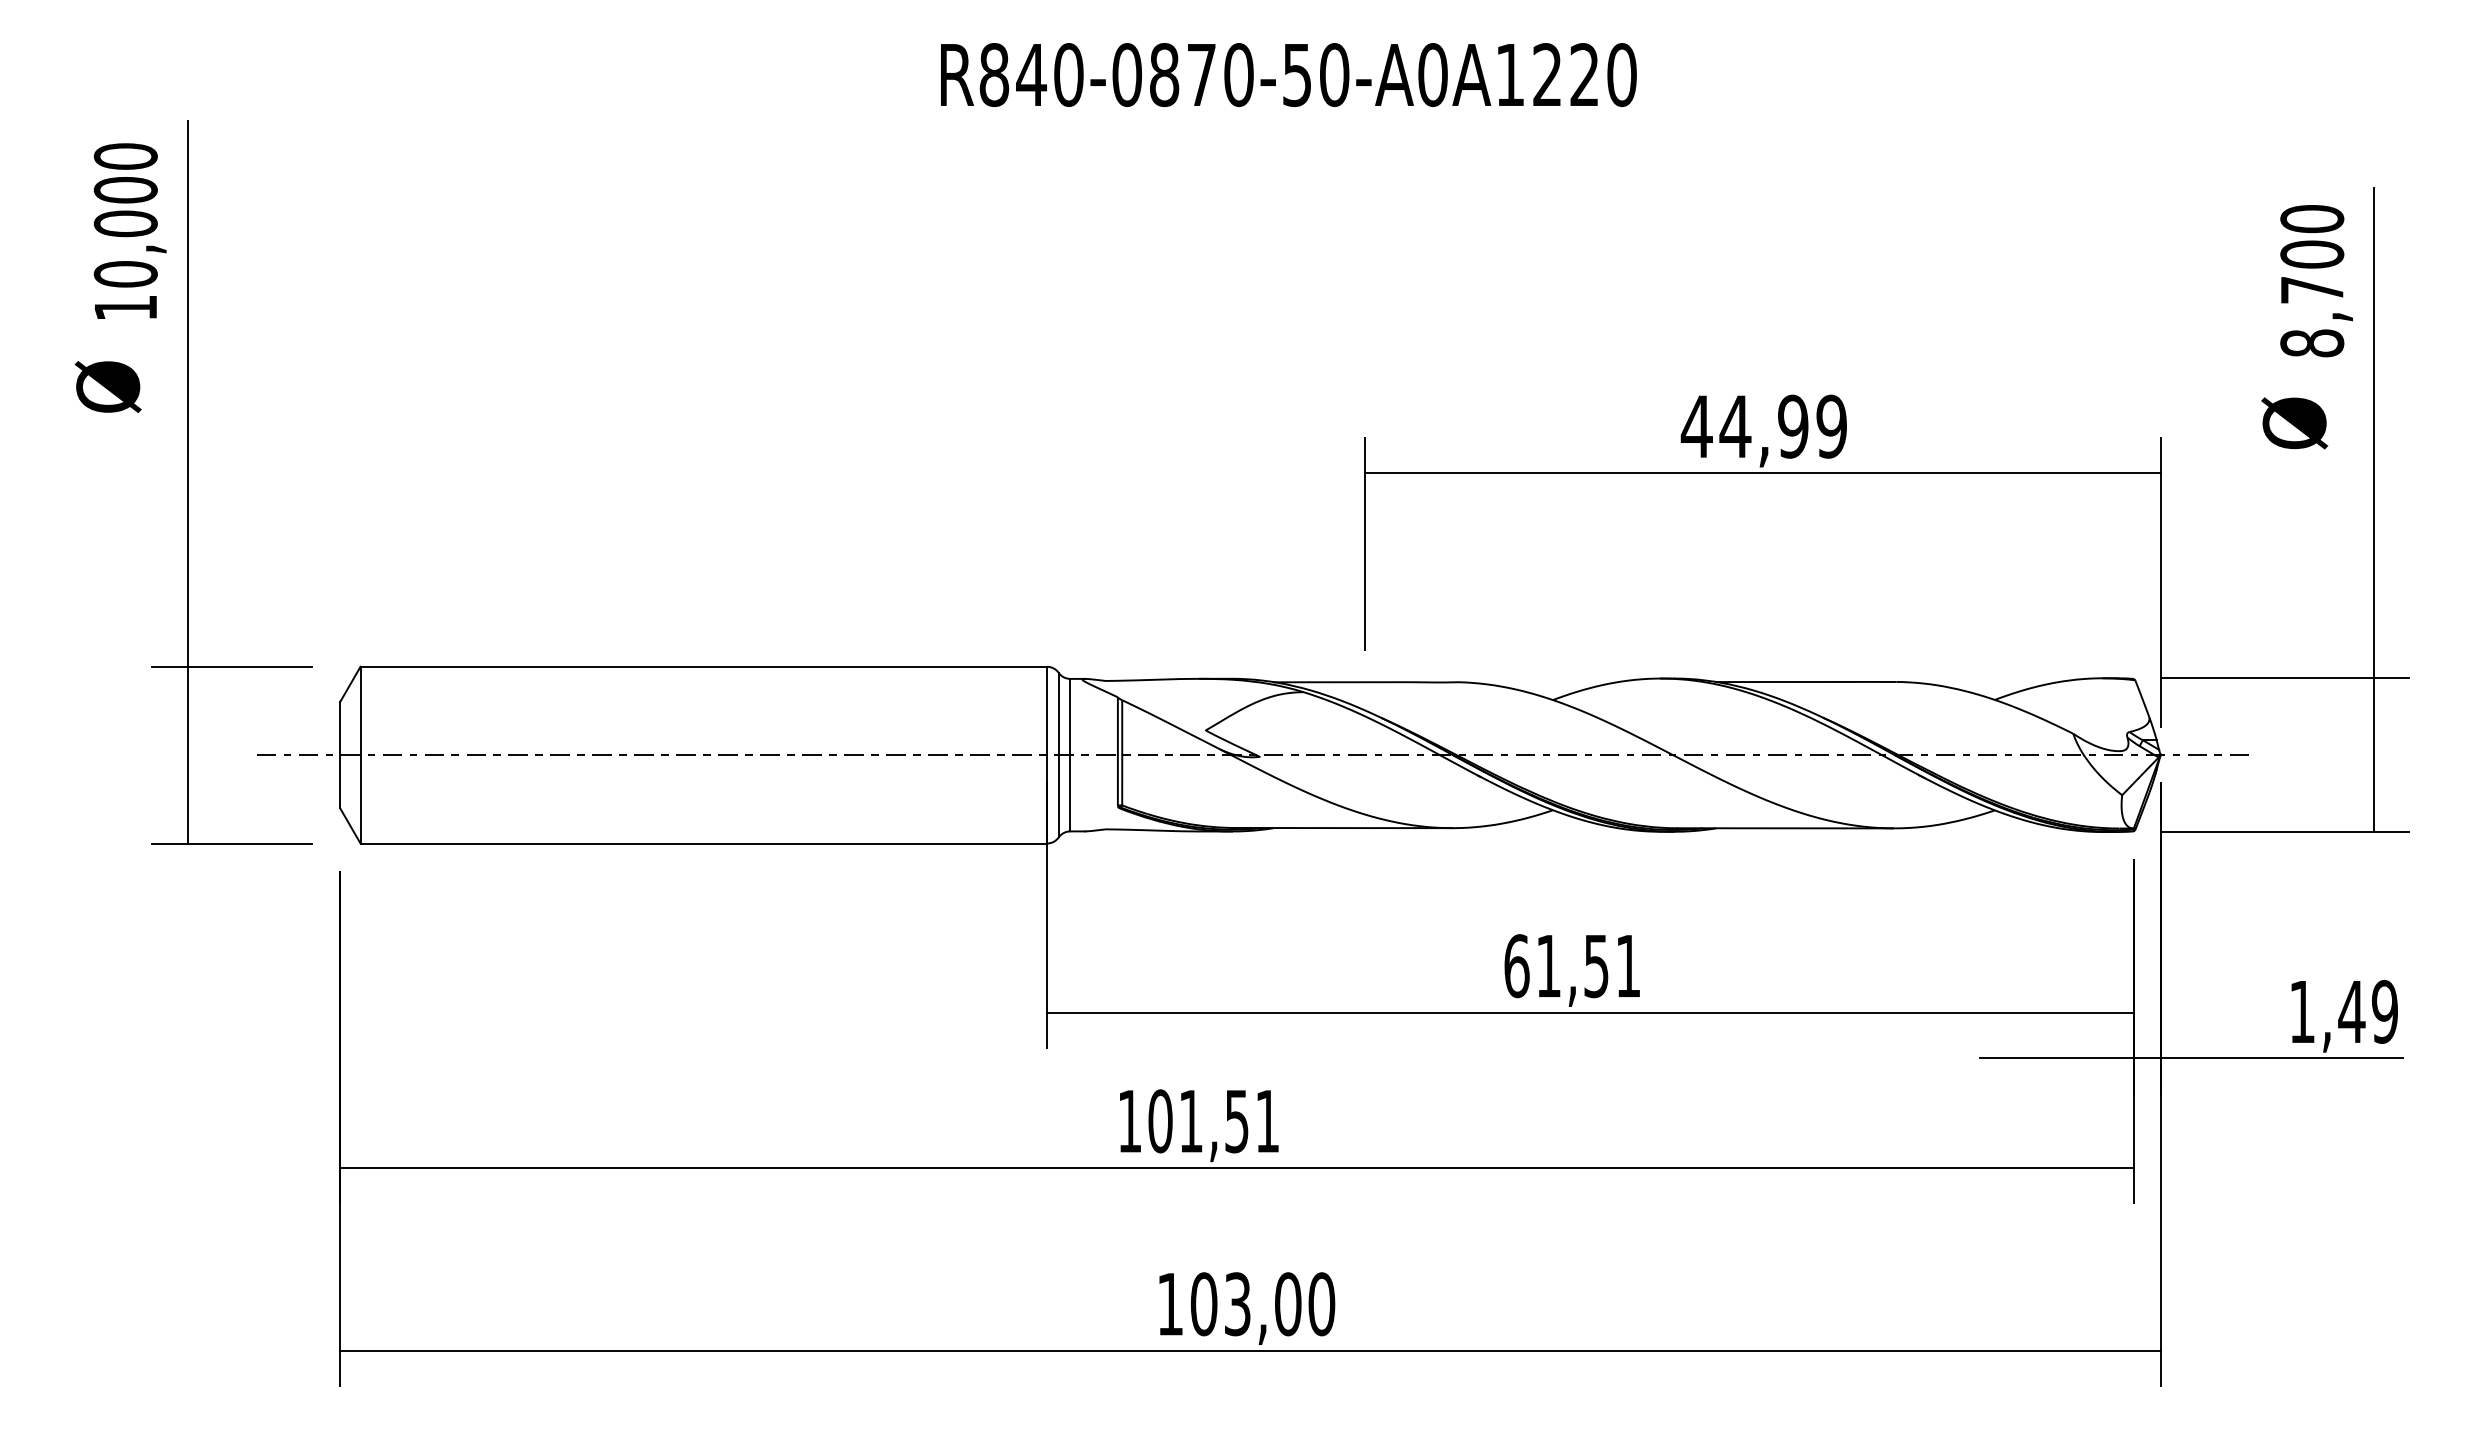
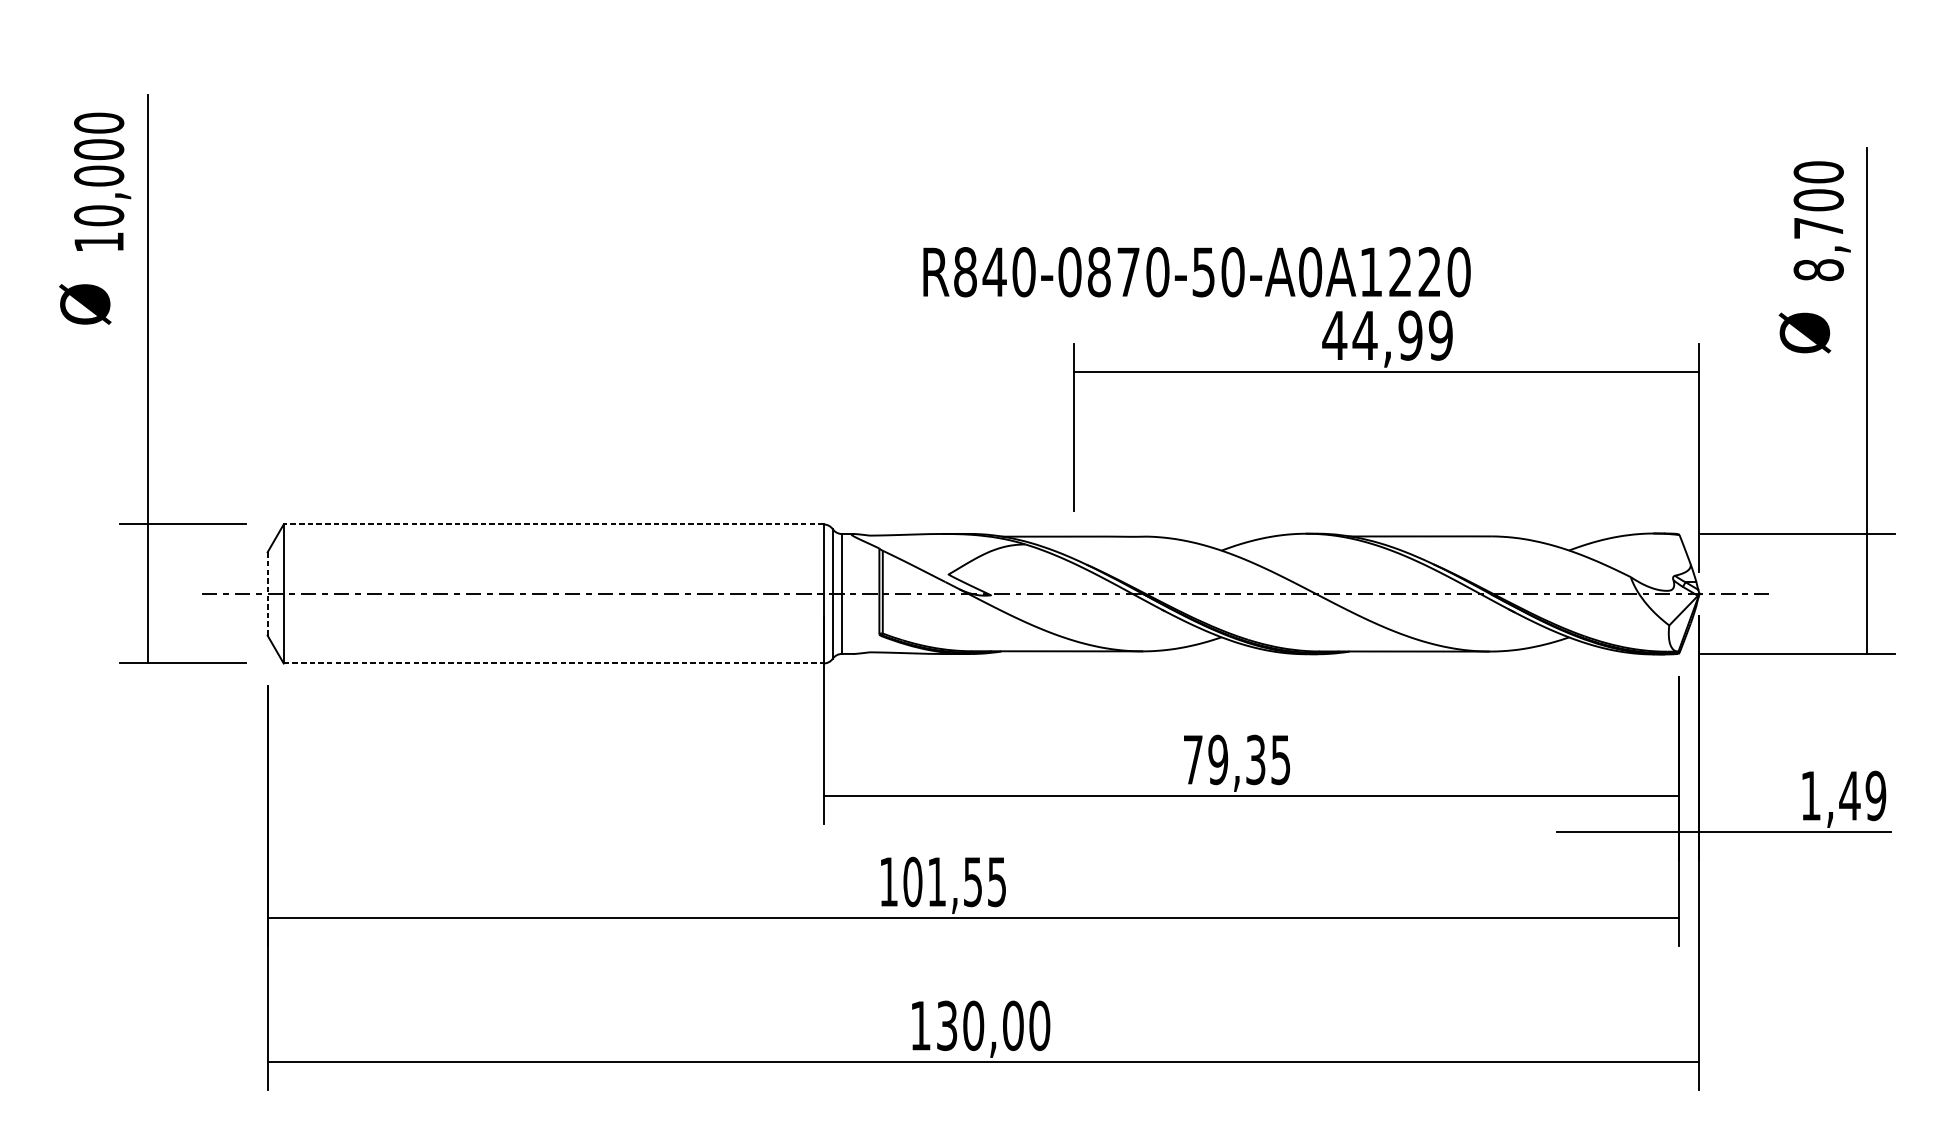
text: (1288, 75) -> (1196, 272), moved
line: (703, 666) -> (553, 524), solid -> dashed
line: (340, 755) -> (267, 594), solid -> dashed
line: (704, 843) -> (554, 663), solid -> dashed
text: (1572, 966) -> (1236, 760), 61,51 -> 79,35
text: (1267, 1121) -> (997, 882), 101,51 -> 101,55
text: (1220, 1304) -> (960, 1026), 103,00 -> 130,00

